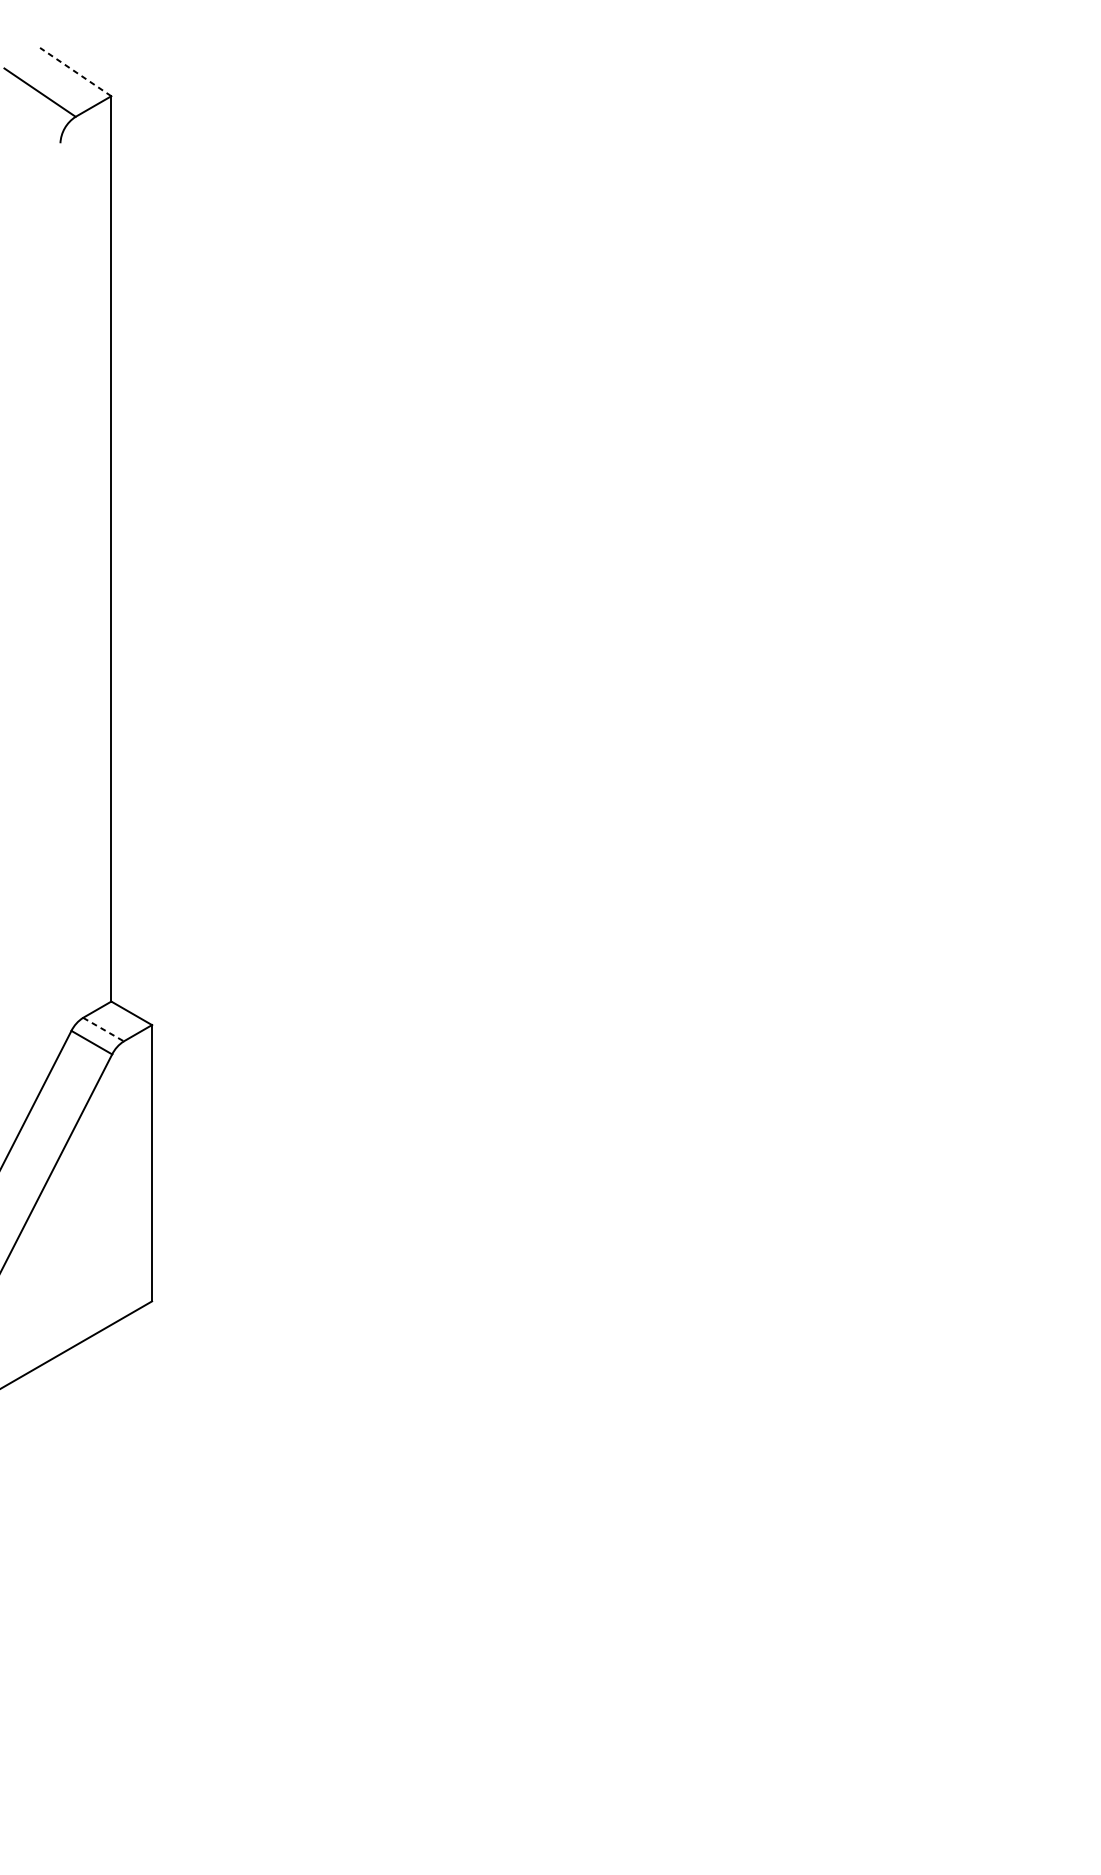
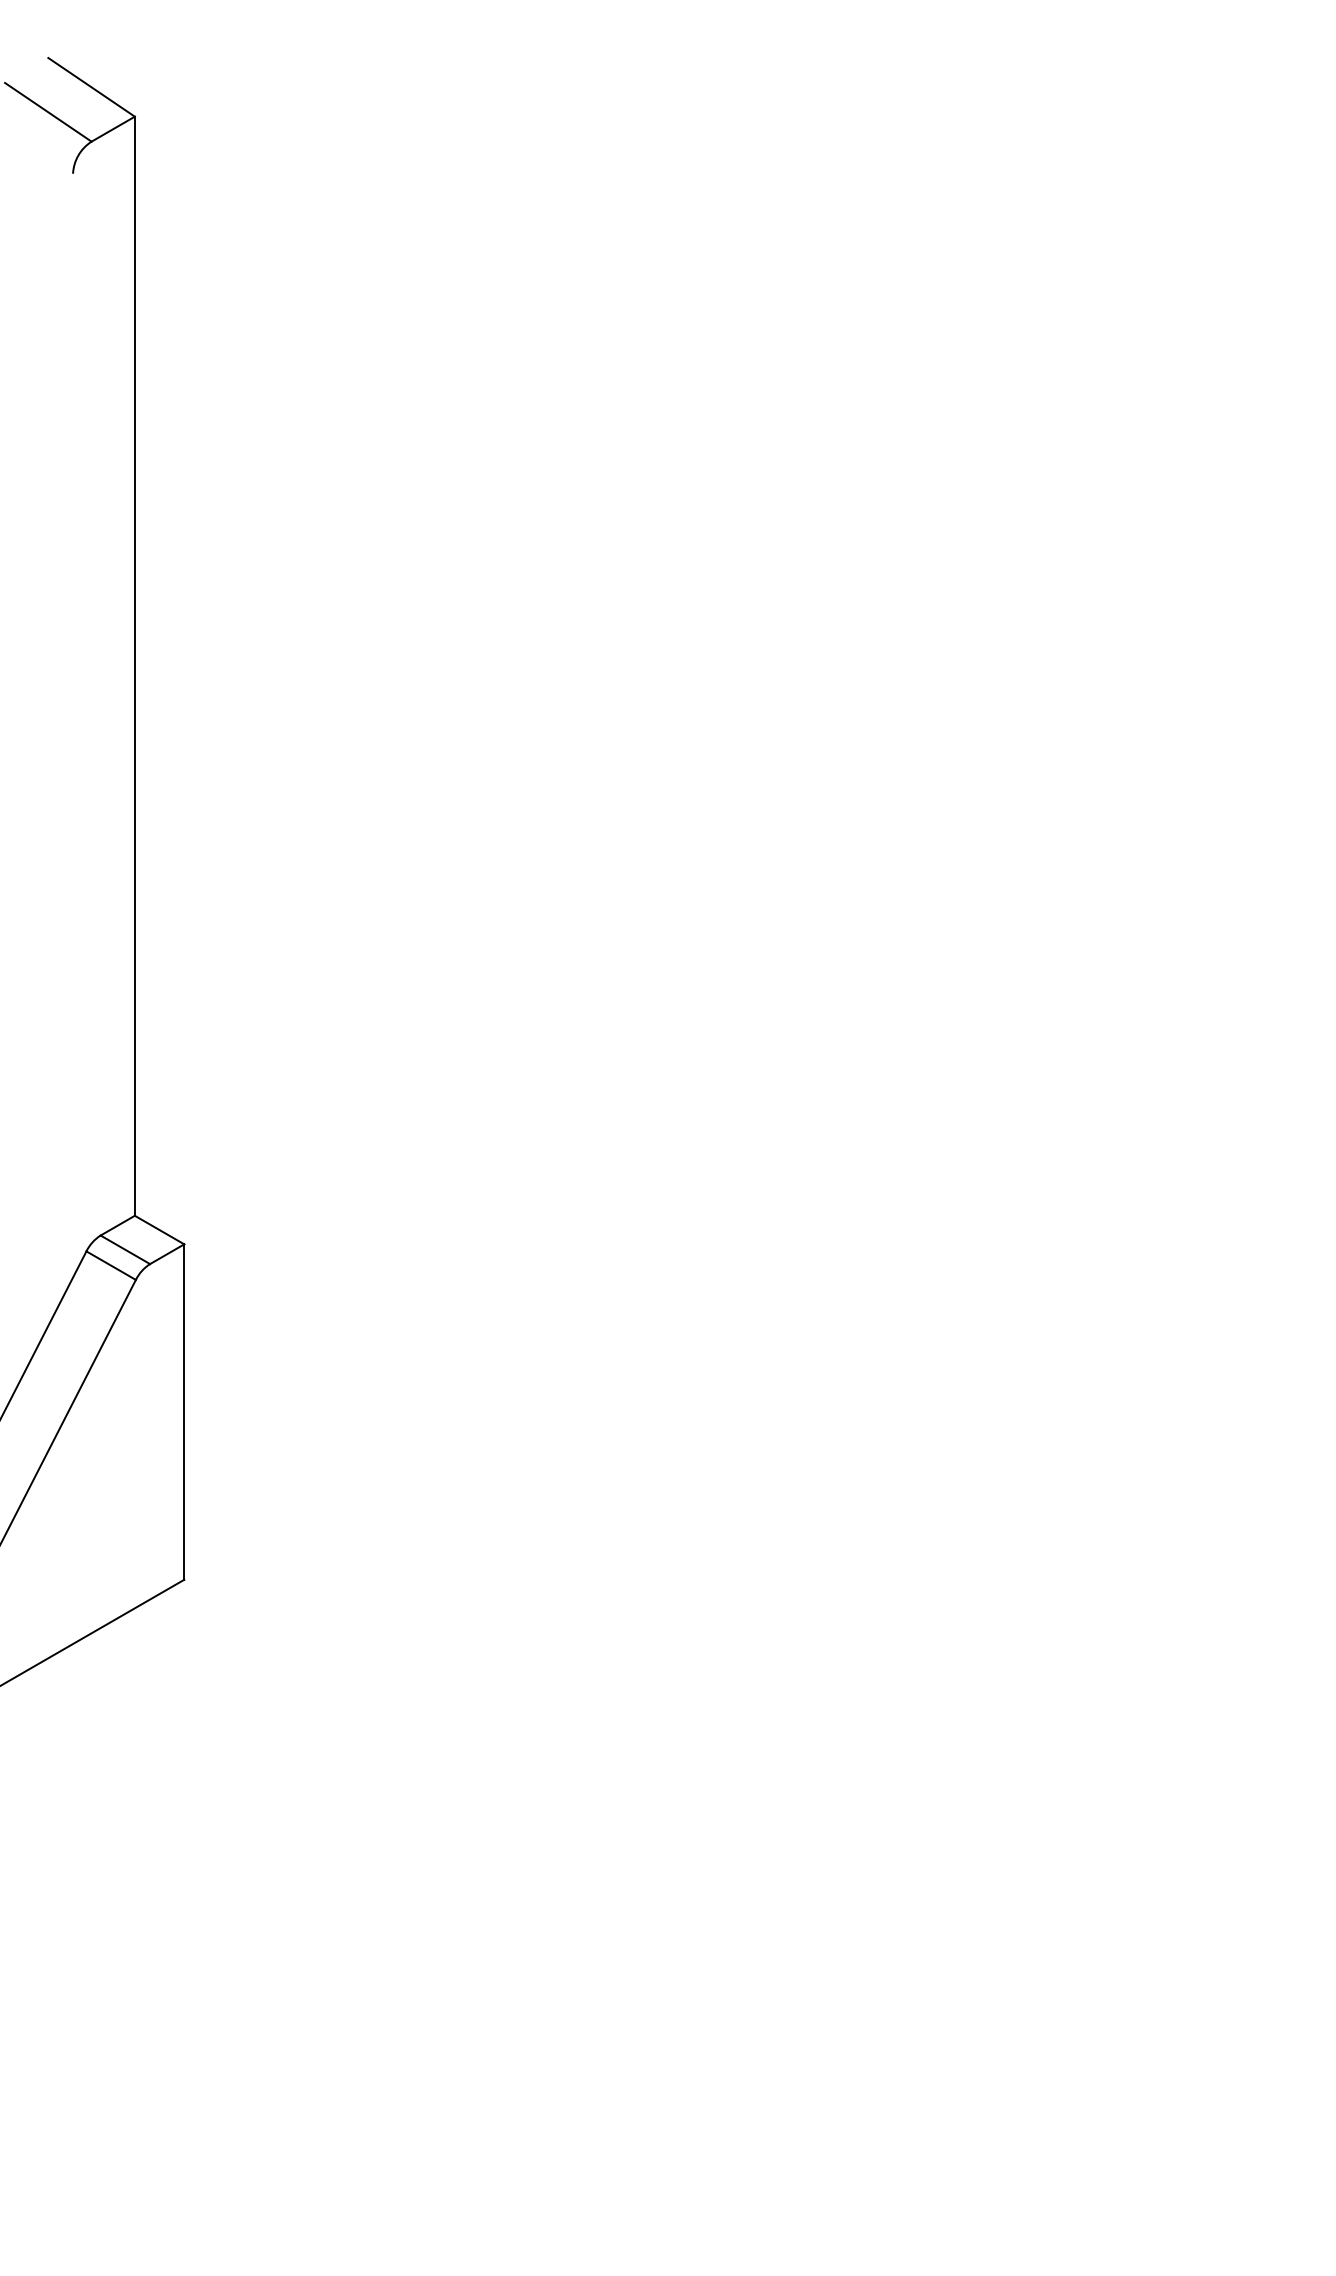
line: (75, 72) -> (91, 87), dashed -> solid
line: (103, 1029) -> (125, 1249), dashed -> solid

